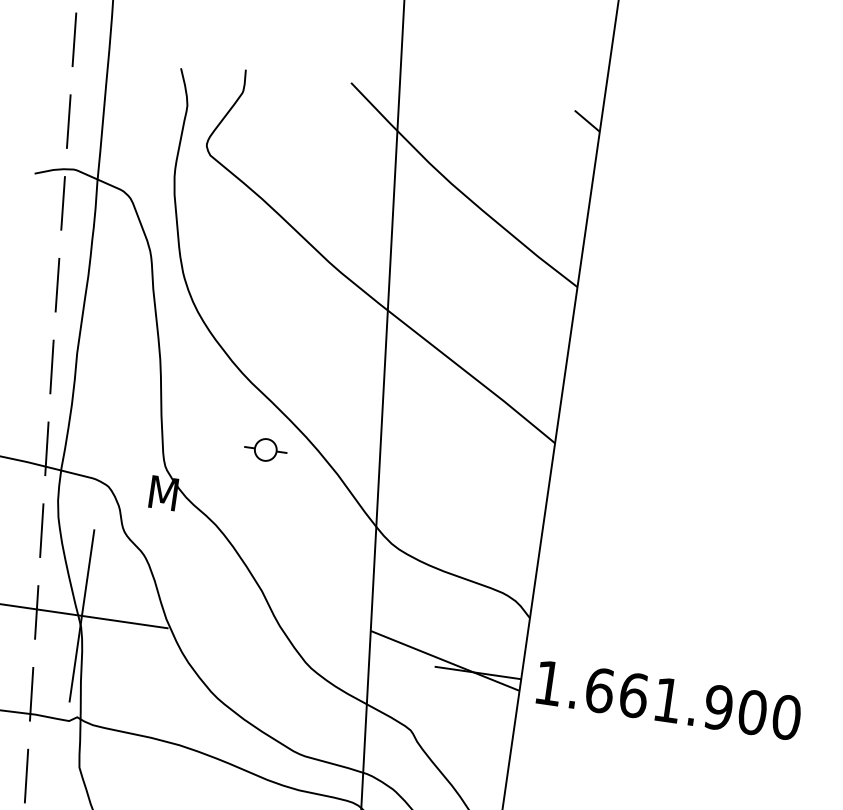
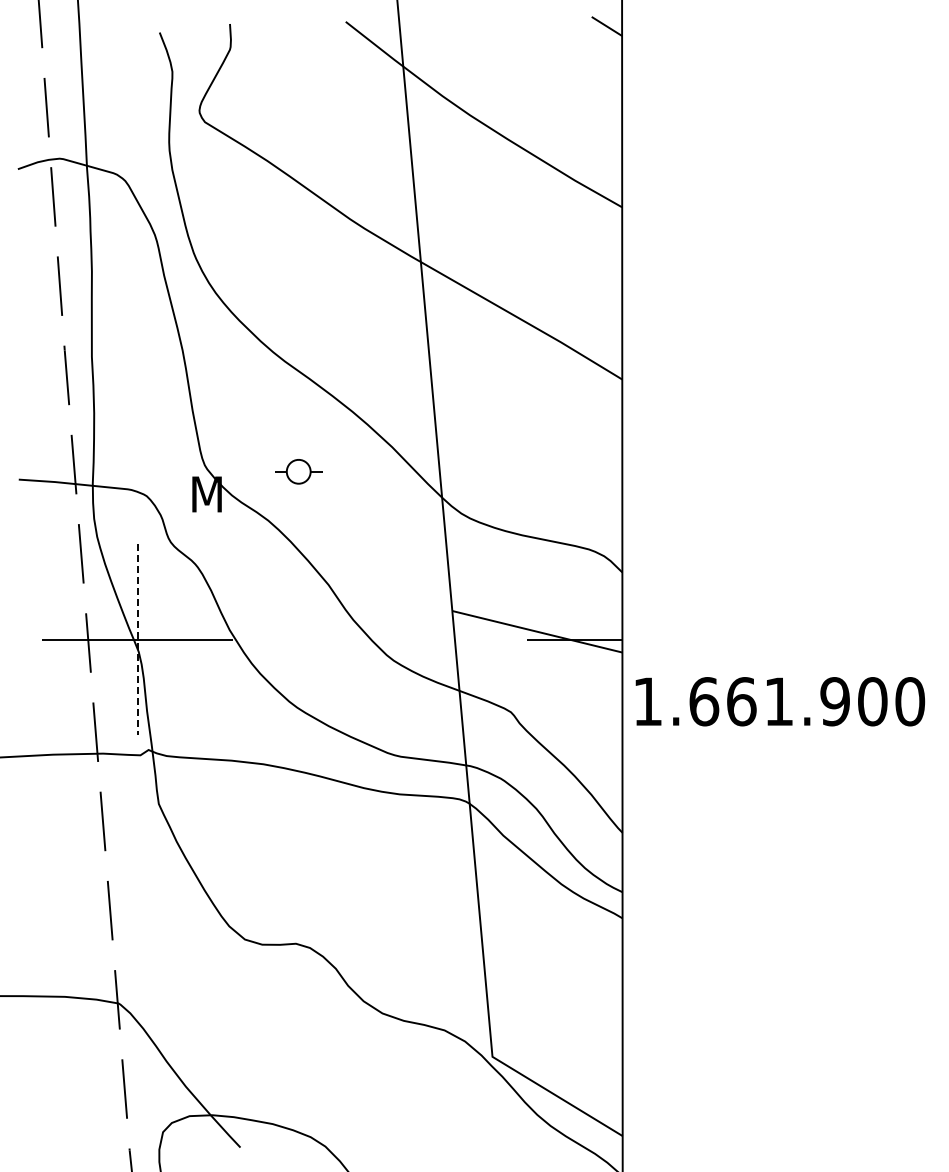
part: (265, 449) -> (298, 471), moved
line: (81, 616) -> (137, 640), solid -> dashed
text: (669, 700) -> (780, 701), moved

